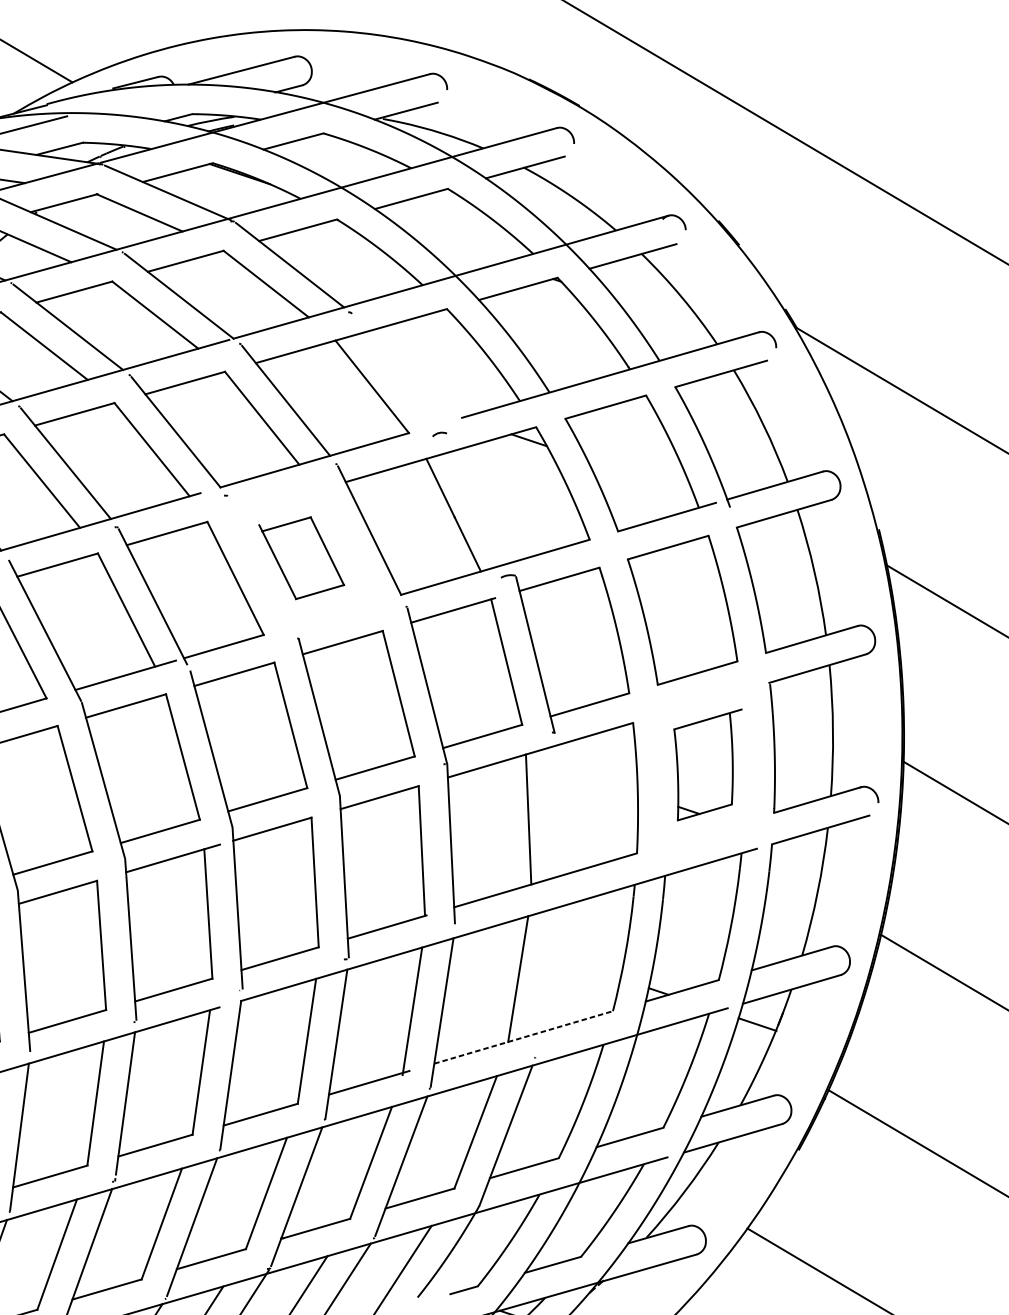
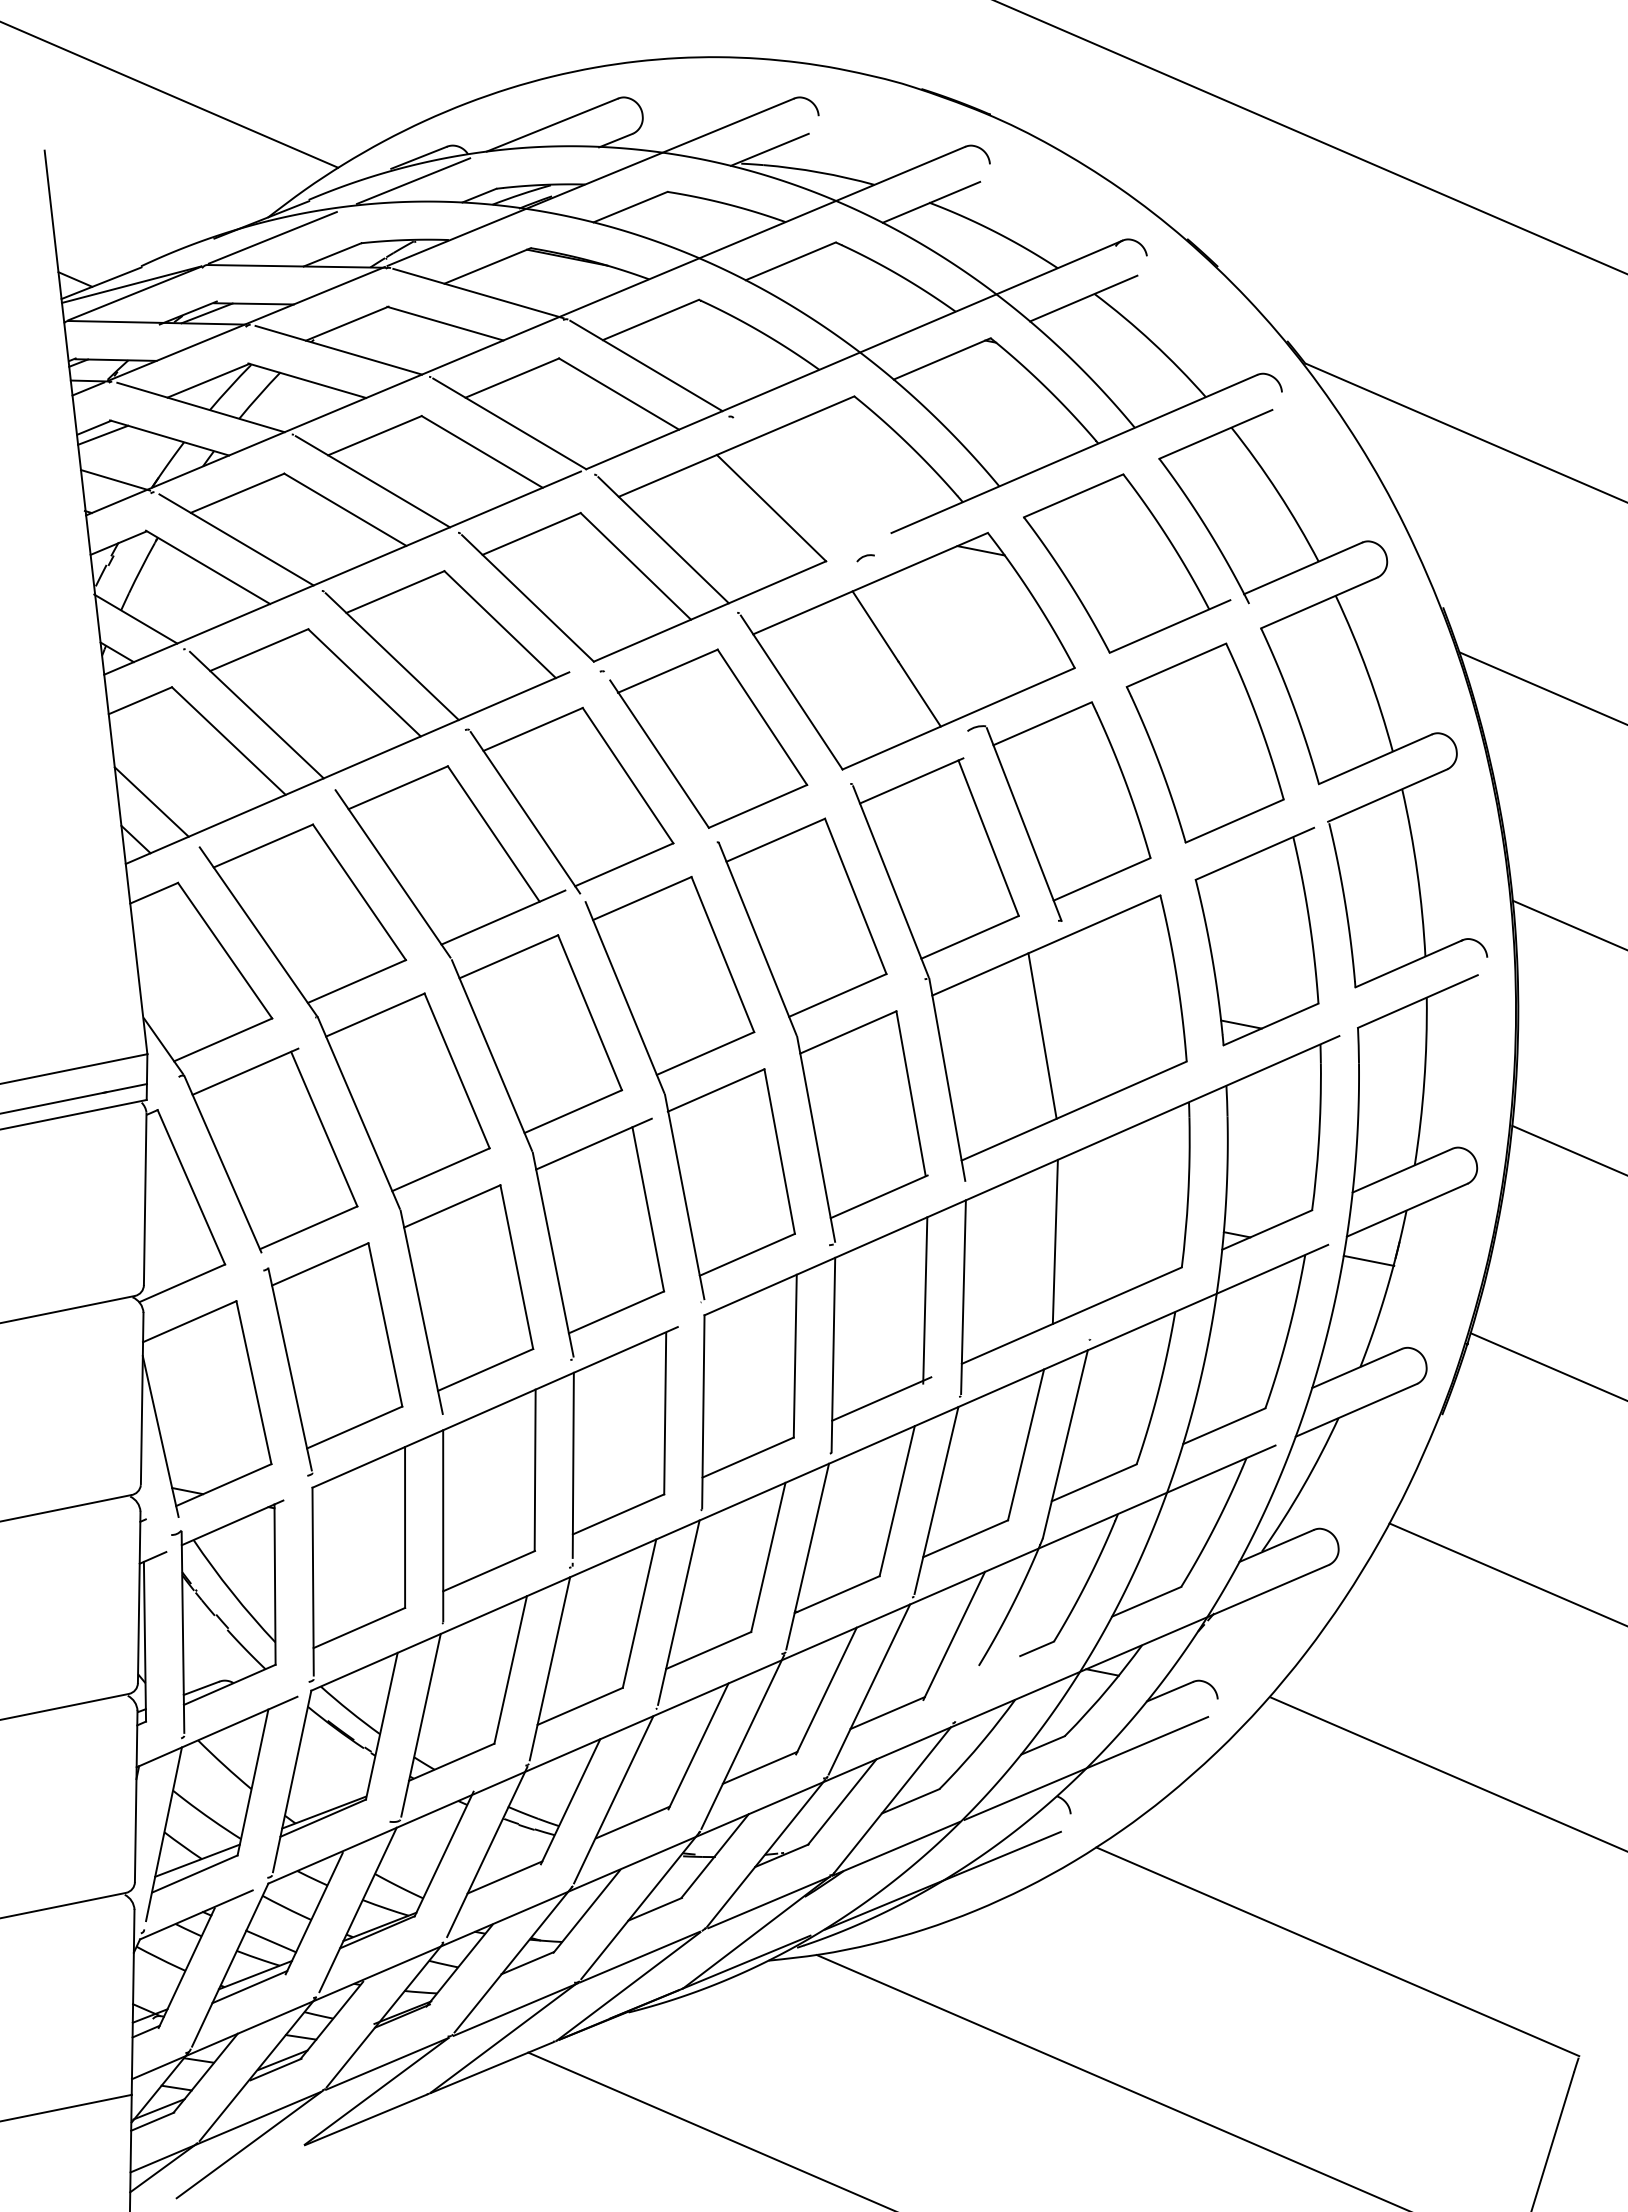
line: (129, 99) -> (413, 180), added
part: (301, 557) -> (708, 738), size x1.67
part: (703, 764) -> (1256, 936), size x1.43
line: (524, 1037) -> (1072, 1315), dashed -> solid

